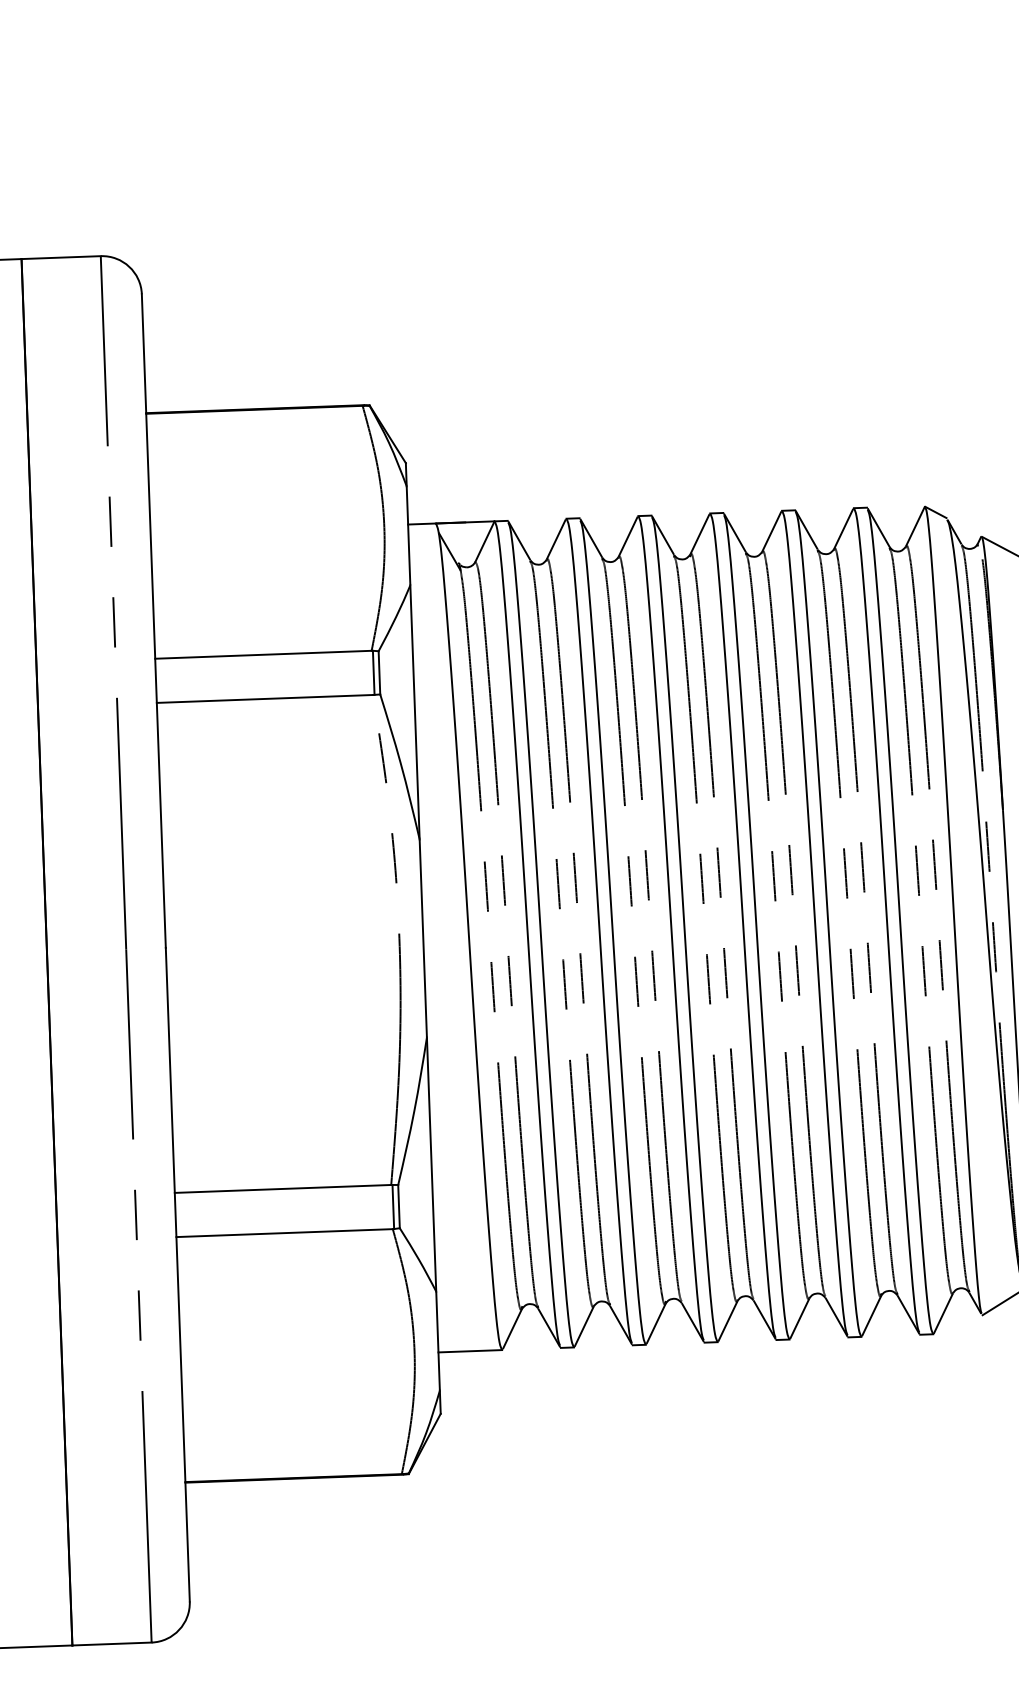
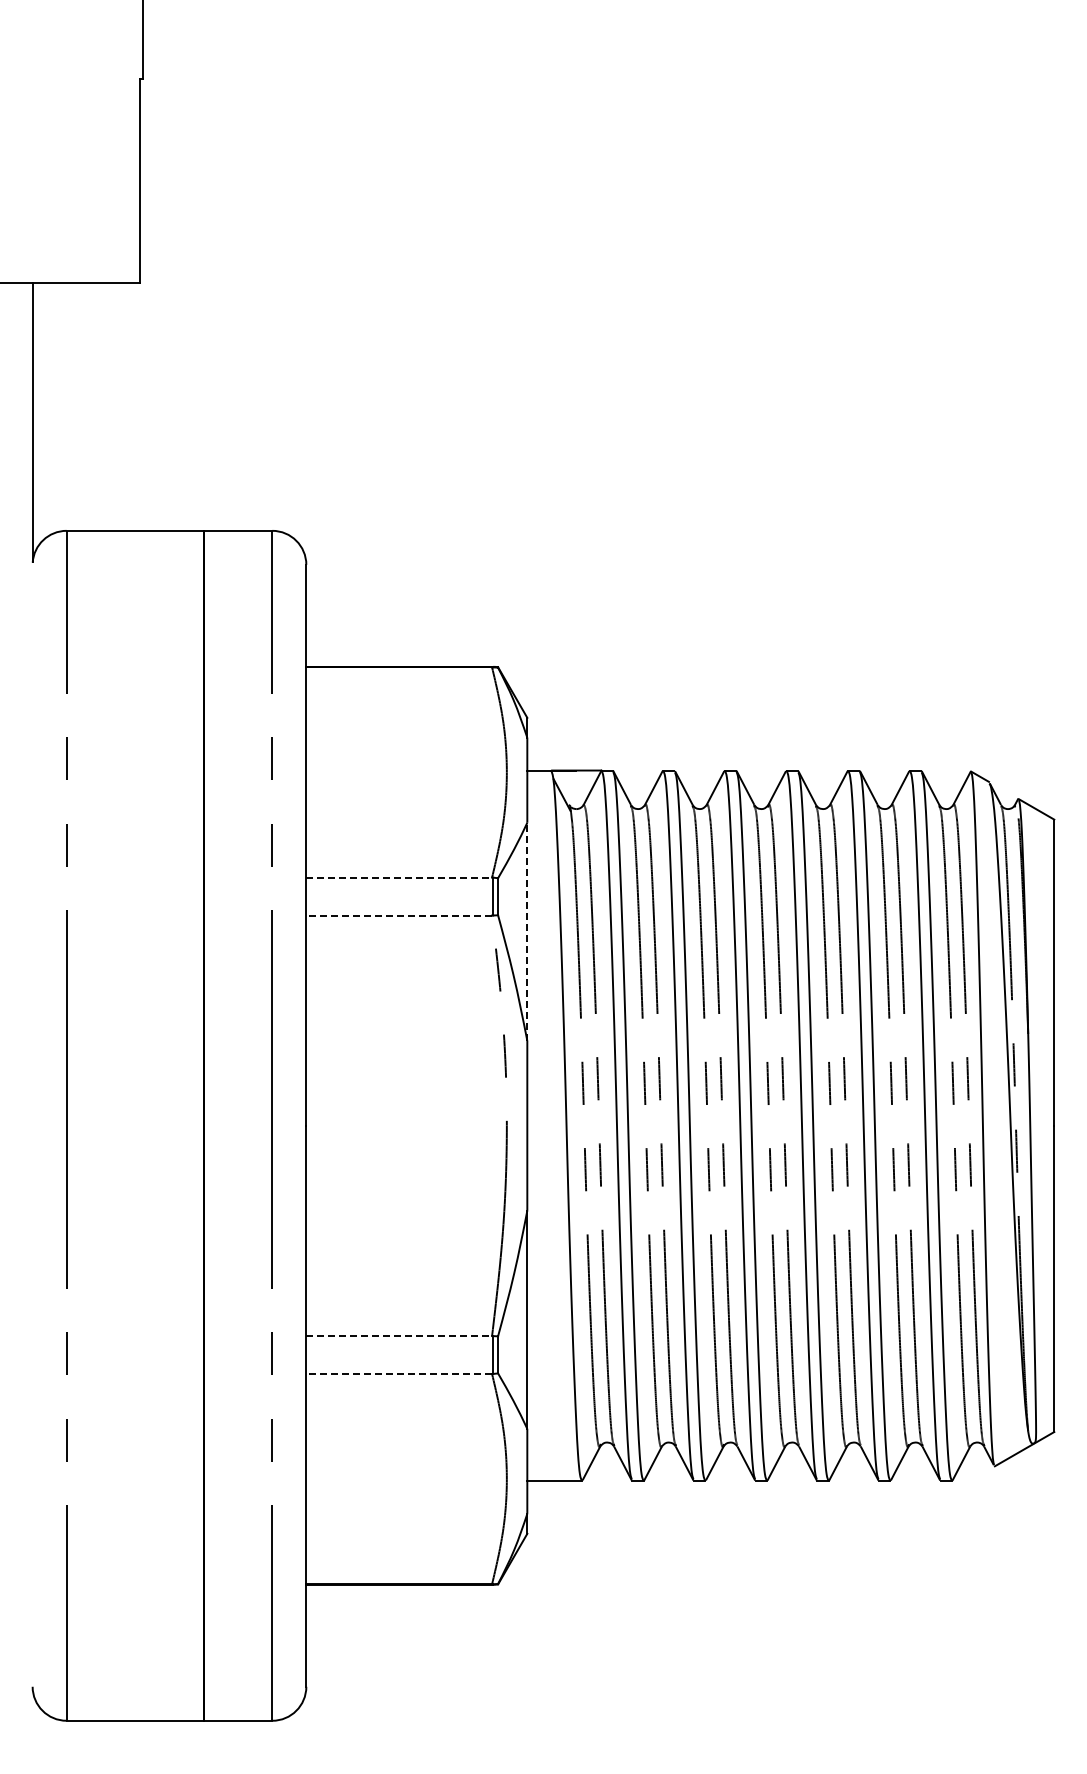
line: (263, 654) -> (399, 877), solid -> dashed
line: (265, 698) -> (399, 915), solid -> dashed
line: (415, 712) -> (527, 931), solid -> dashed
line: (283, 1189) -> (399, 1336), solid -> dashed
line: (284, 1233) -> (399, 1374), solid -> dashed

